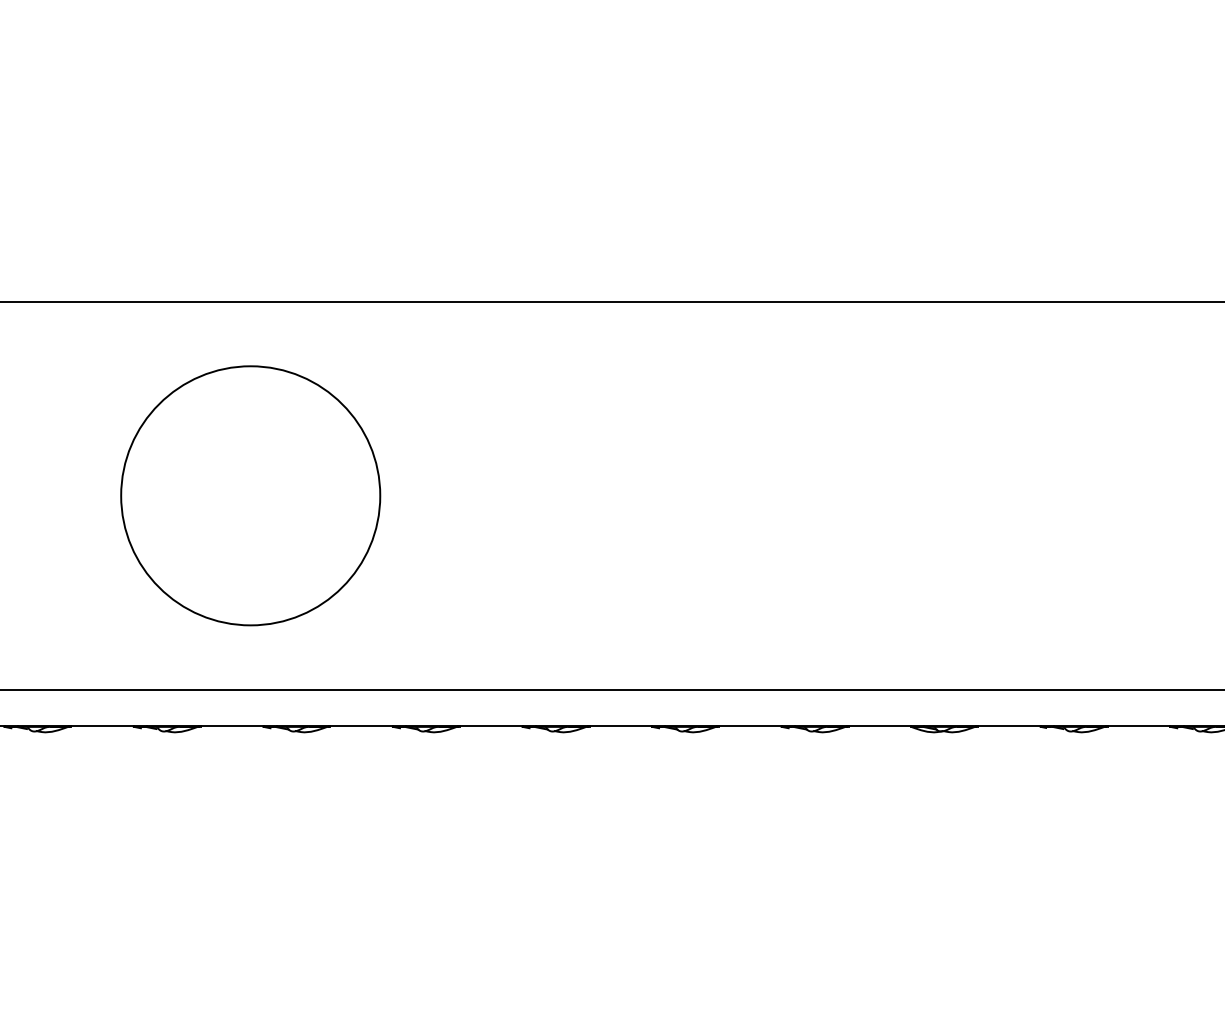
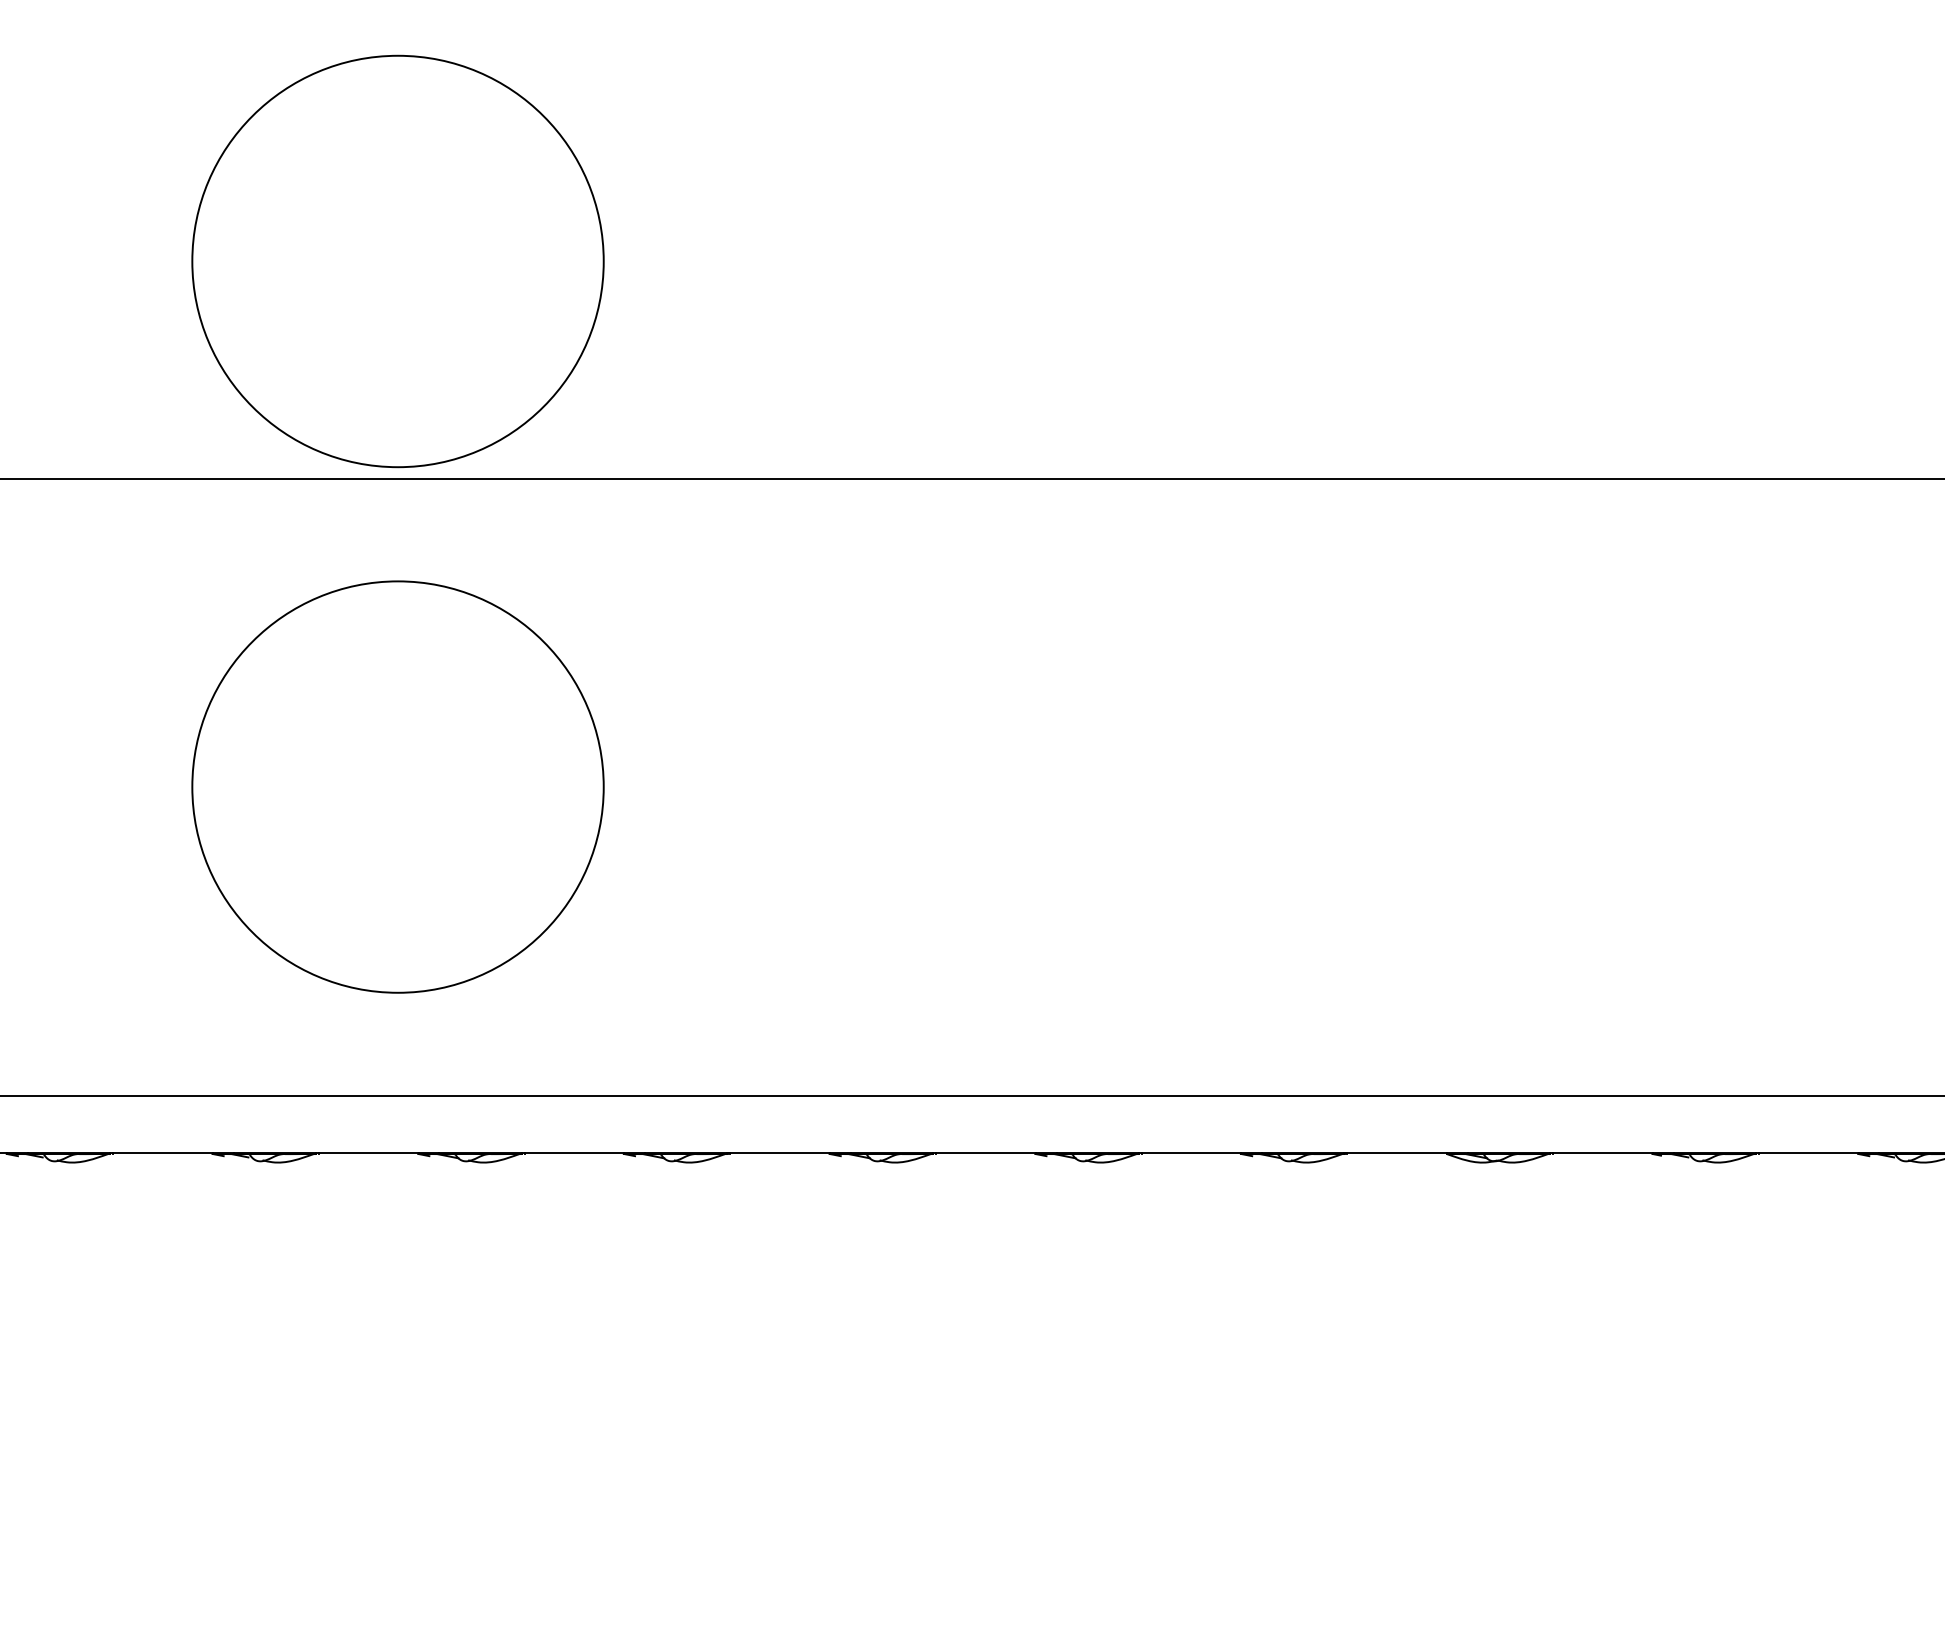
circle: (250, 164) -> (397, 260), added

